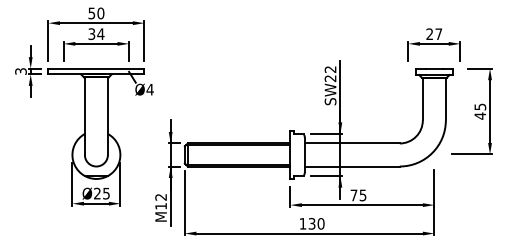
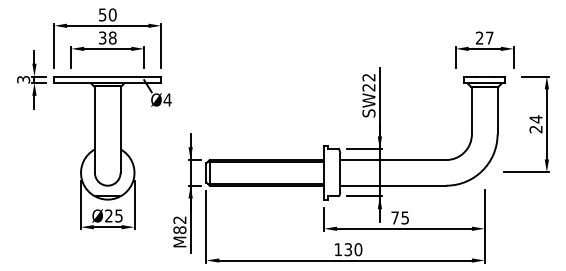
text: (100, 33) -> (112, 37), 34 -> 38
text: (479, 111) -> (535, 124), 45 -> 24
text: (160, 206) -> (179, 230), M12 -> M82

